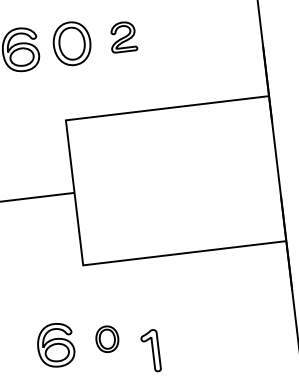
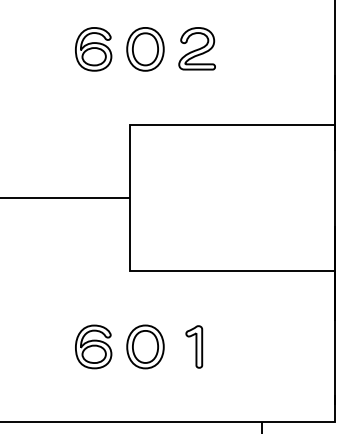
part: (122, 36) -> (196, 48), size x1.43
part: (107, 338) -> (145, 346), size x1.67
part: (151, 350) -> (194, 346), moved

